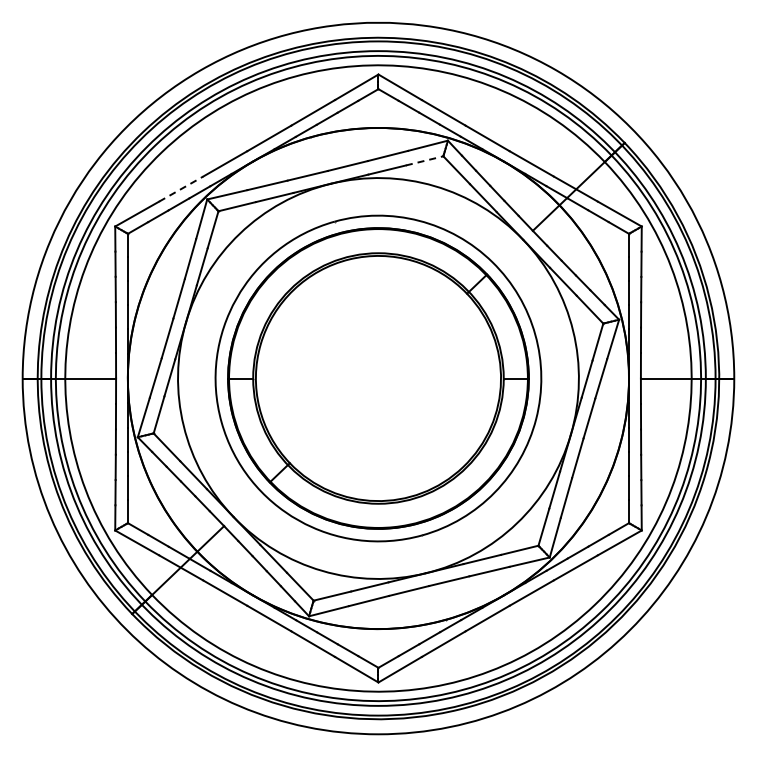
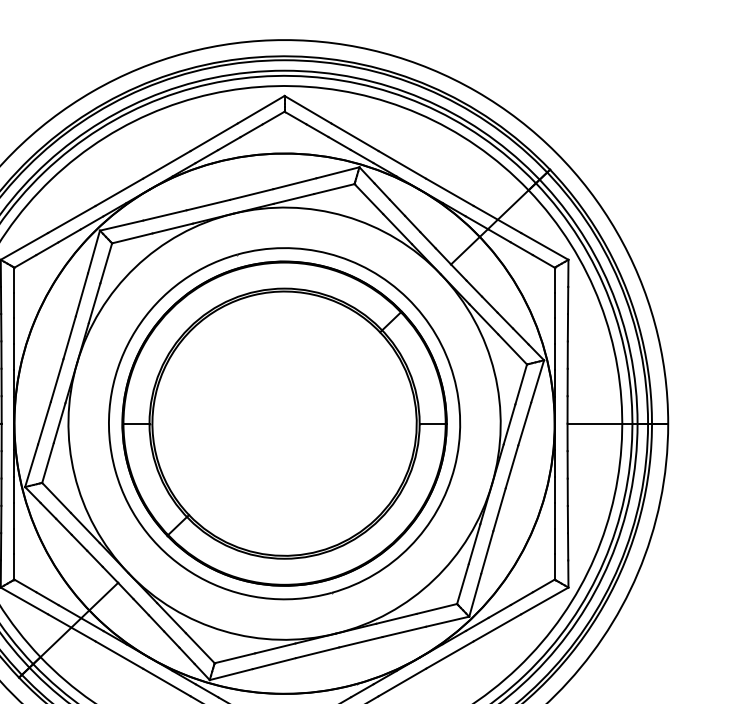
line: (425, 160) -> (335, 188), dashed -> solid
line: (181, 188) -> (72, 218), dashed -> solid

